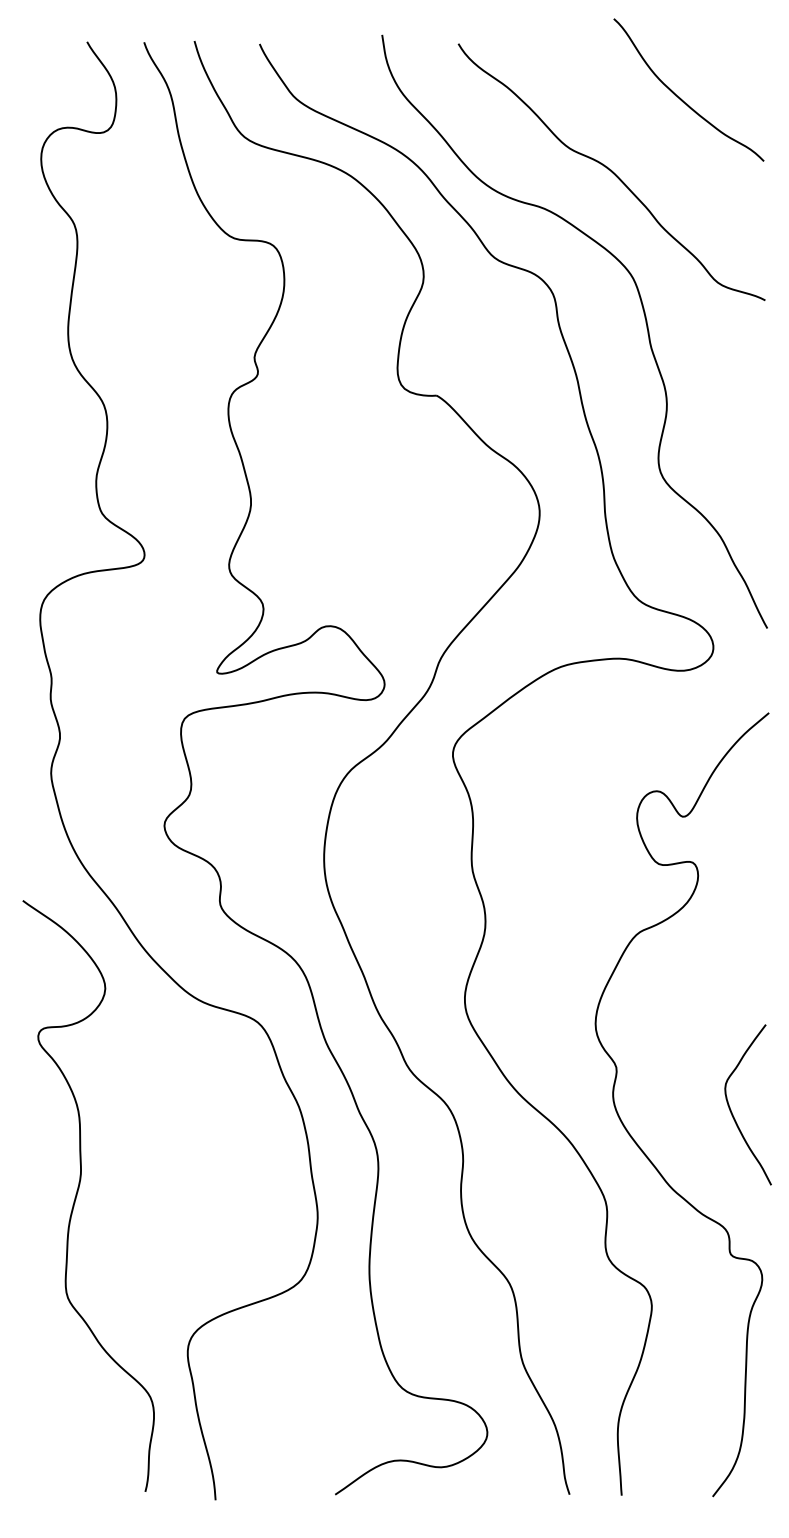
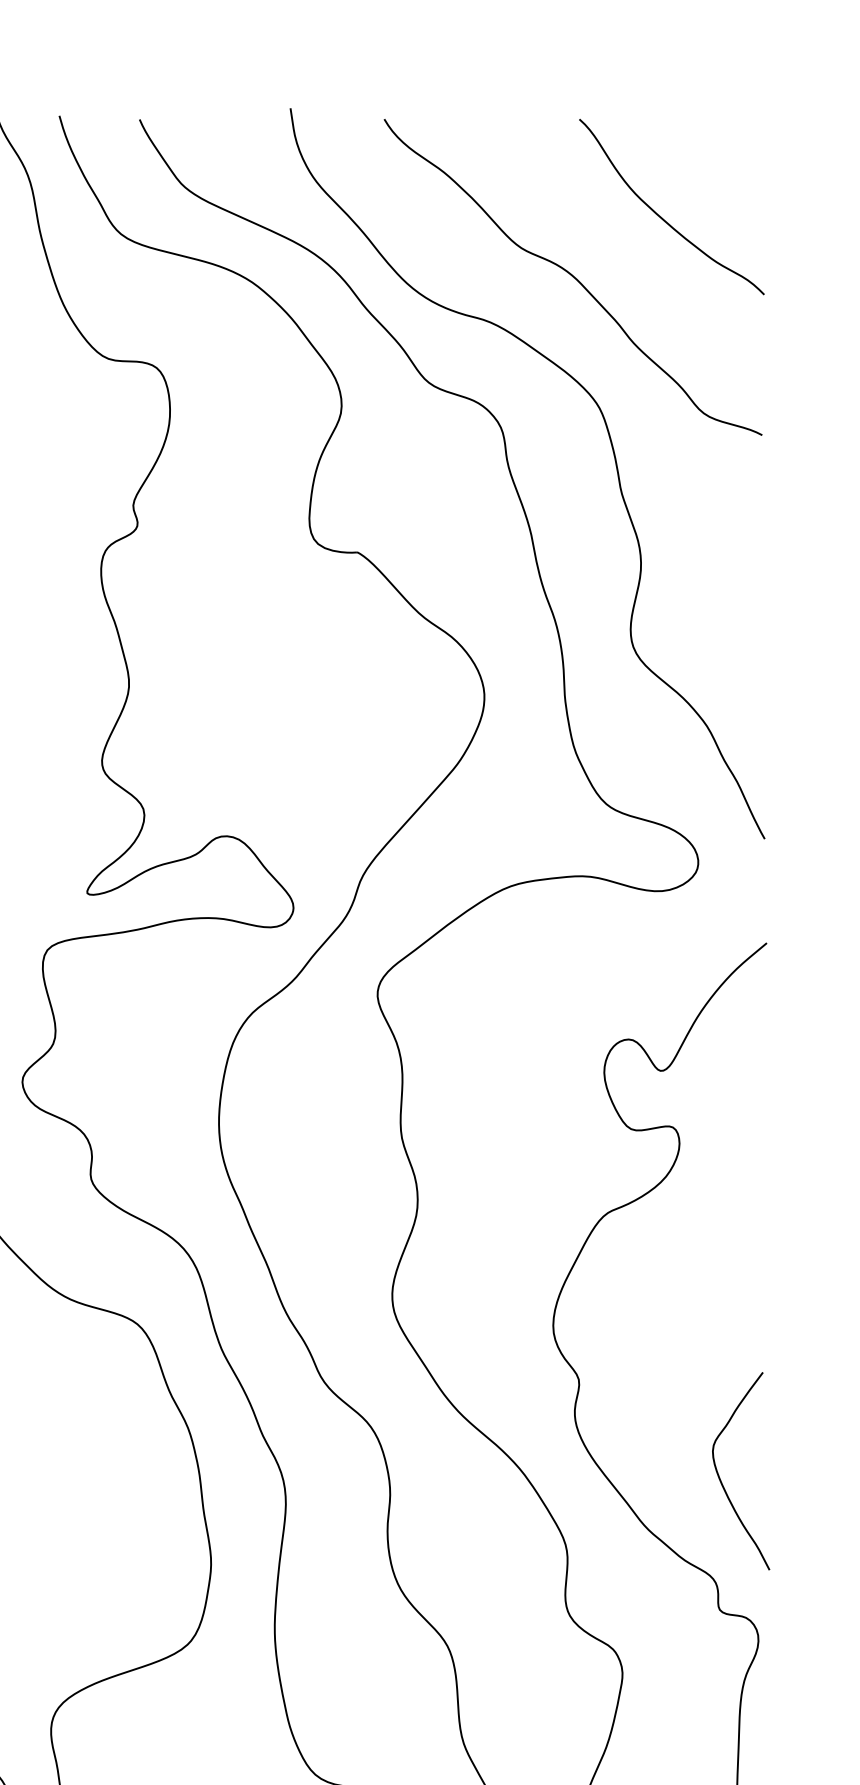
curve: (680, 97) -> (661, 216), moved
curve: (731, 1109) -> (720, 1476), moved

